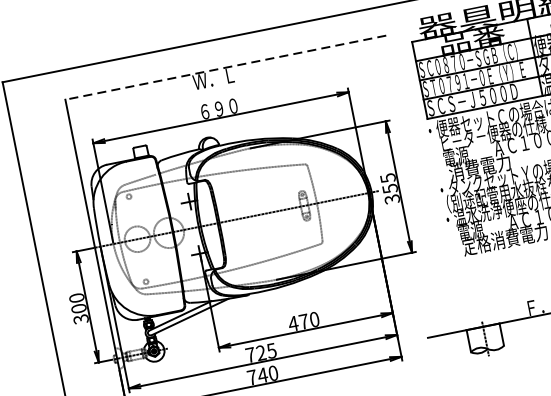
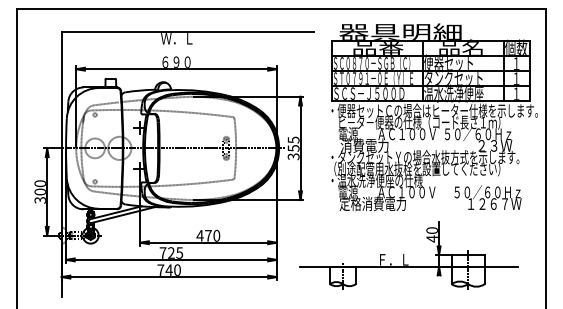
line: (225, 68) -> (187, 32), dashed -> solid

